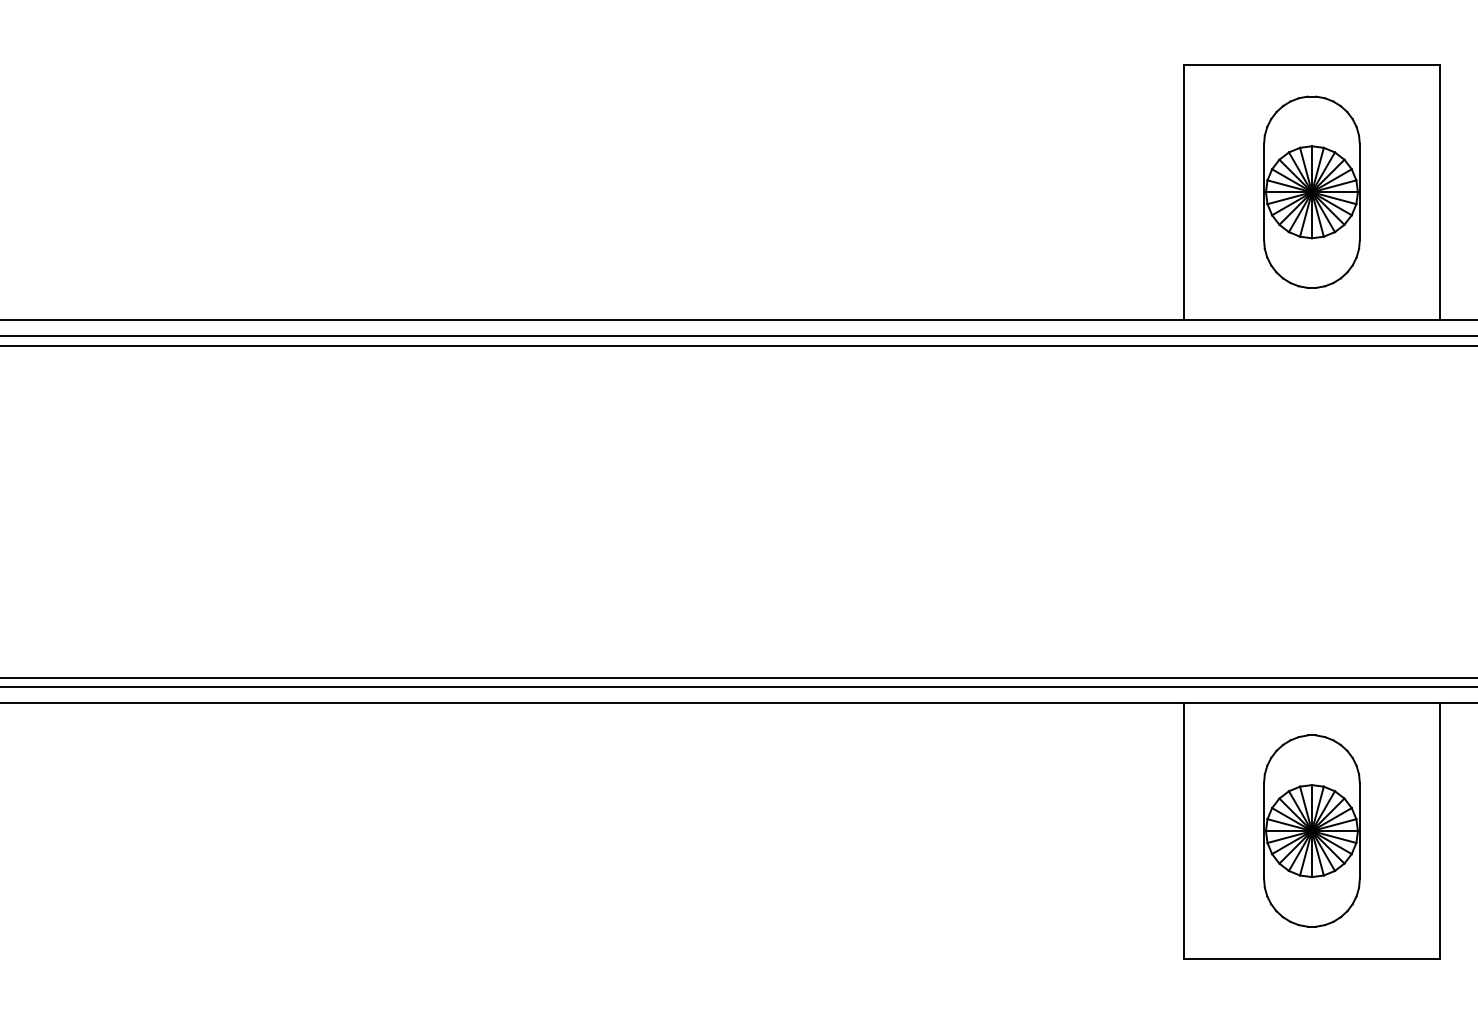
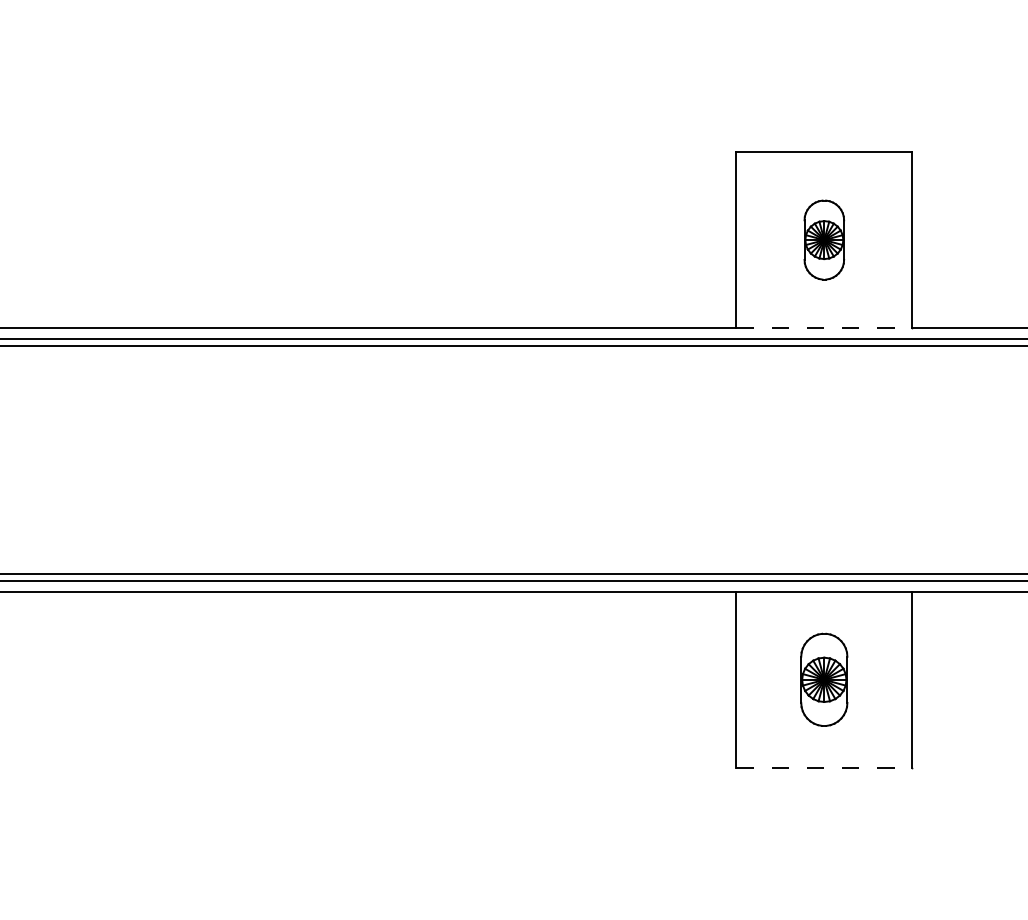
part: (1312, 191) -> (824, 239), size x0.6
line: (1312, 320) -> (824, 328), solid -> dashed
part: (1312, 830) -> (824, 679), size x0.7
line: (1312, 958) -> (824, 767), solid -> dashed

